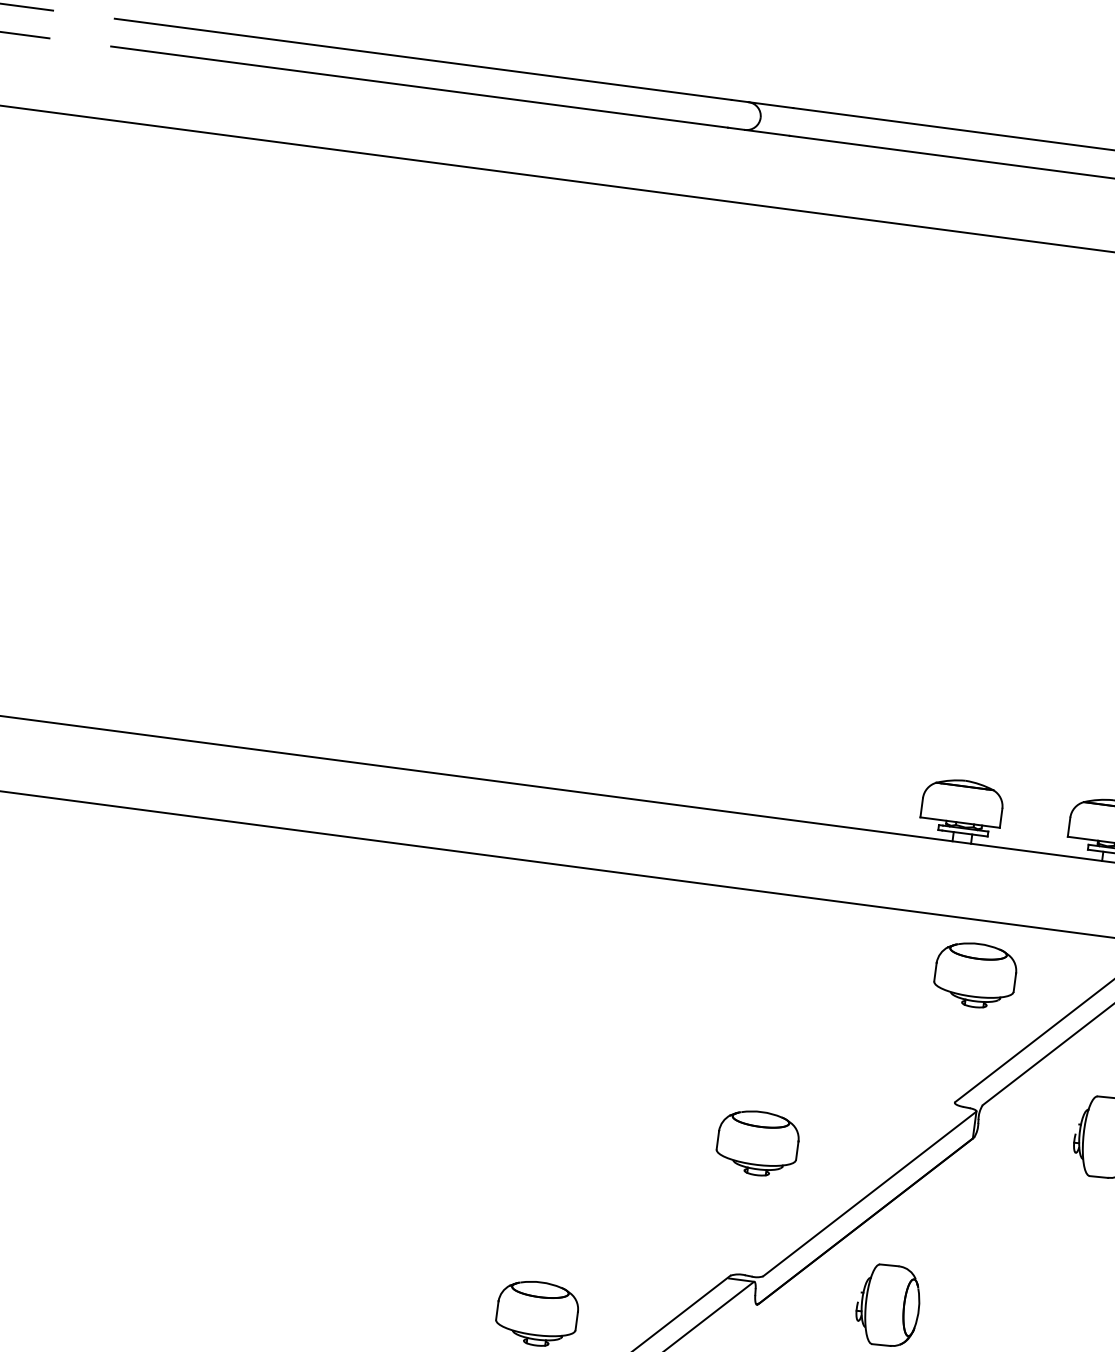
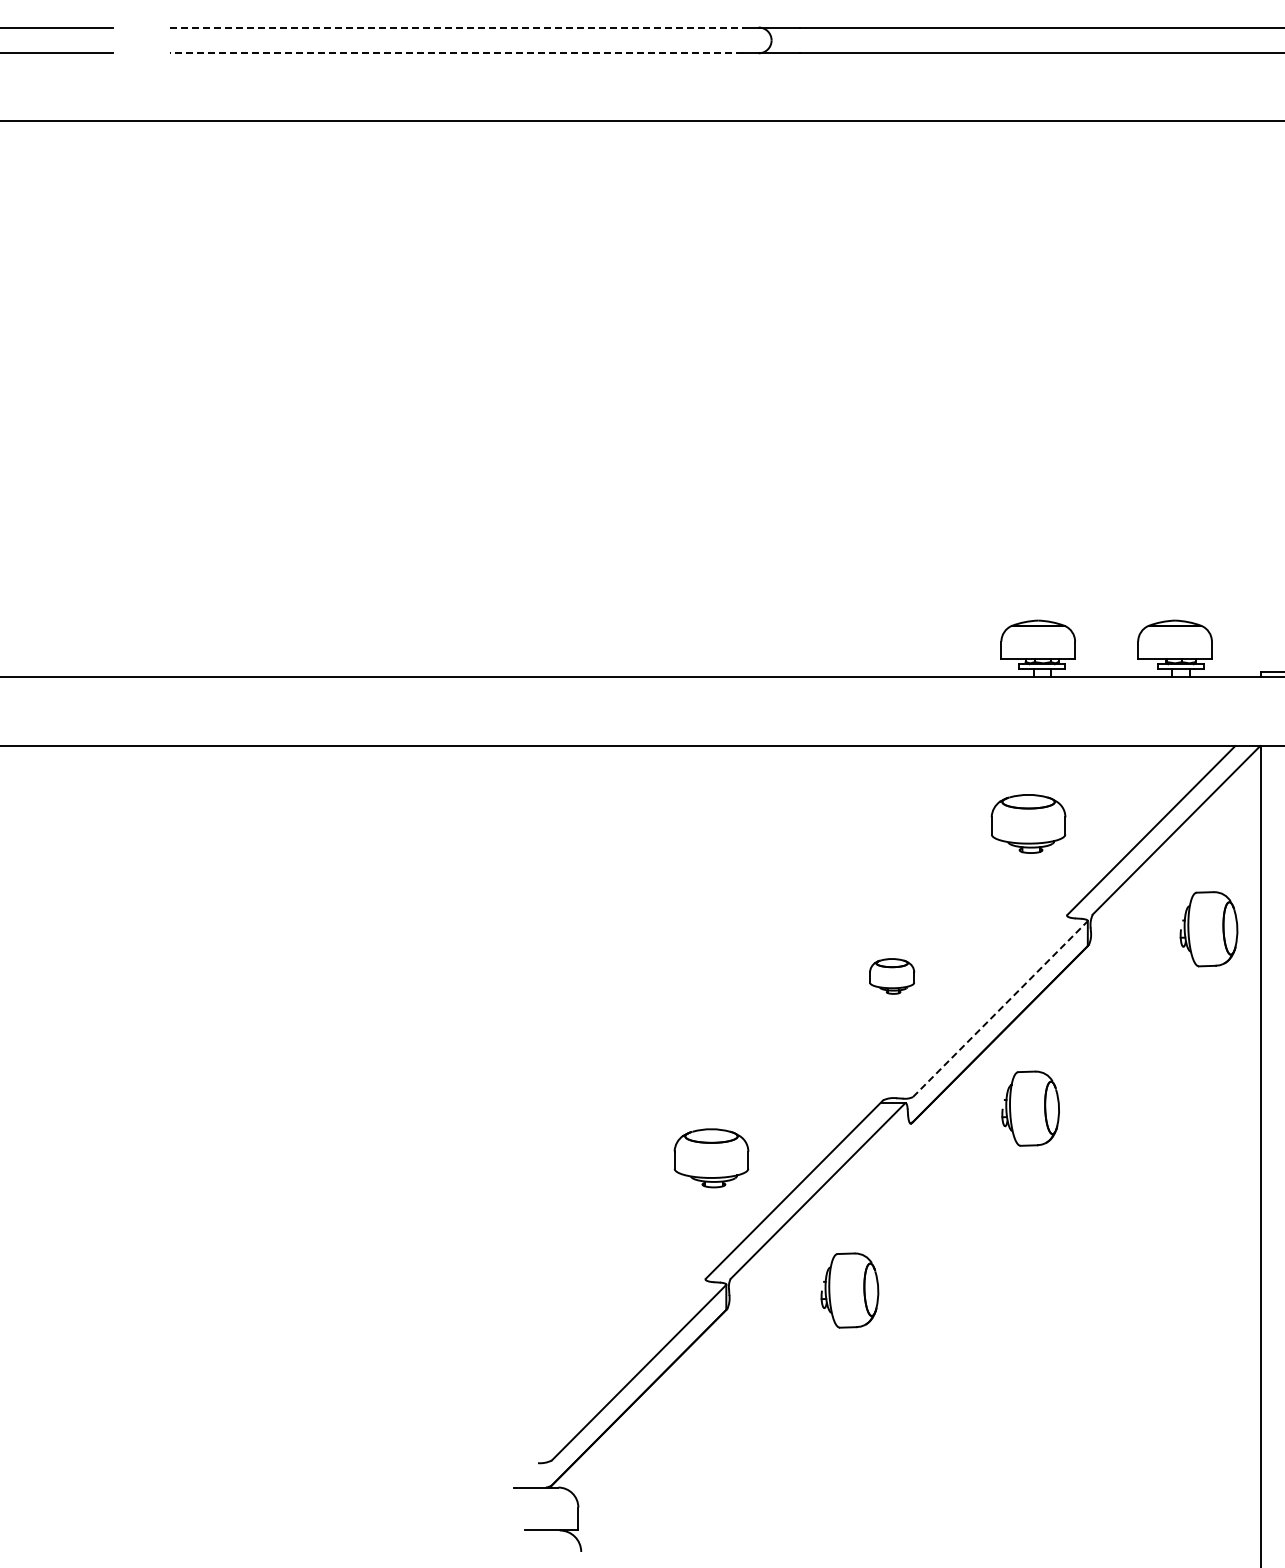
line: (424, 59) -> (457, 27), solid -> dashed
line: (419, 87) -> (456, 53), solid -> dashed
part: (975, 974) -> (1028, 823), moved
part: (757, 1143) -> (891, 976), size x0.6
line: (869, 1194) -> (1000, 1009), solid -> dashed

